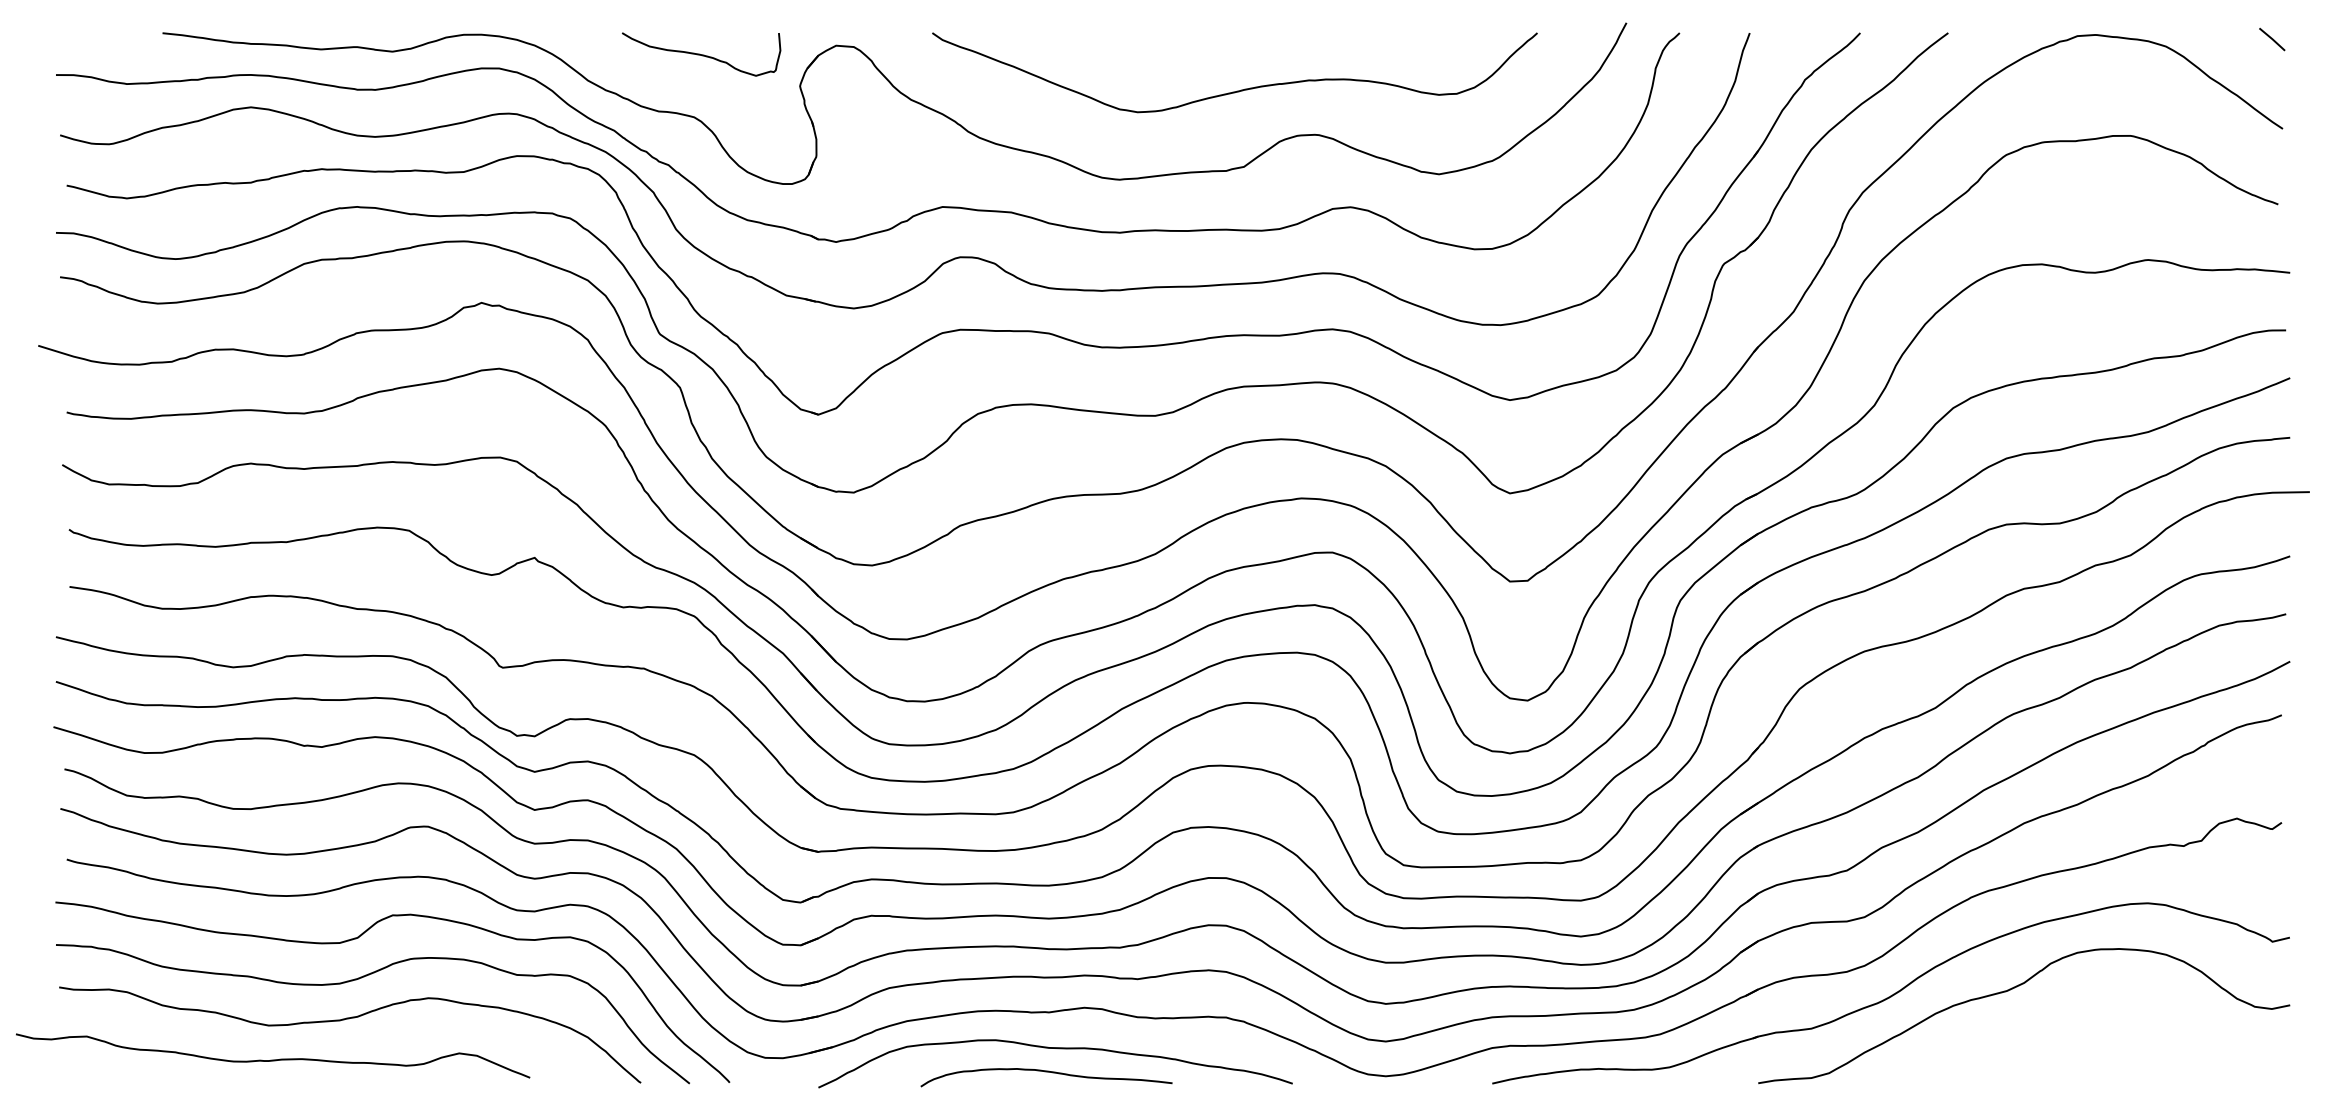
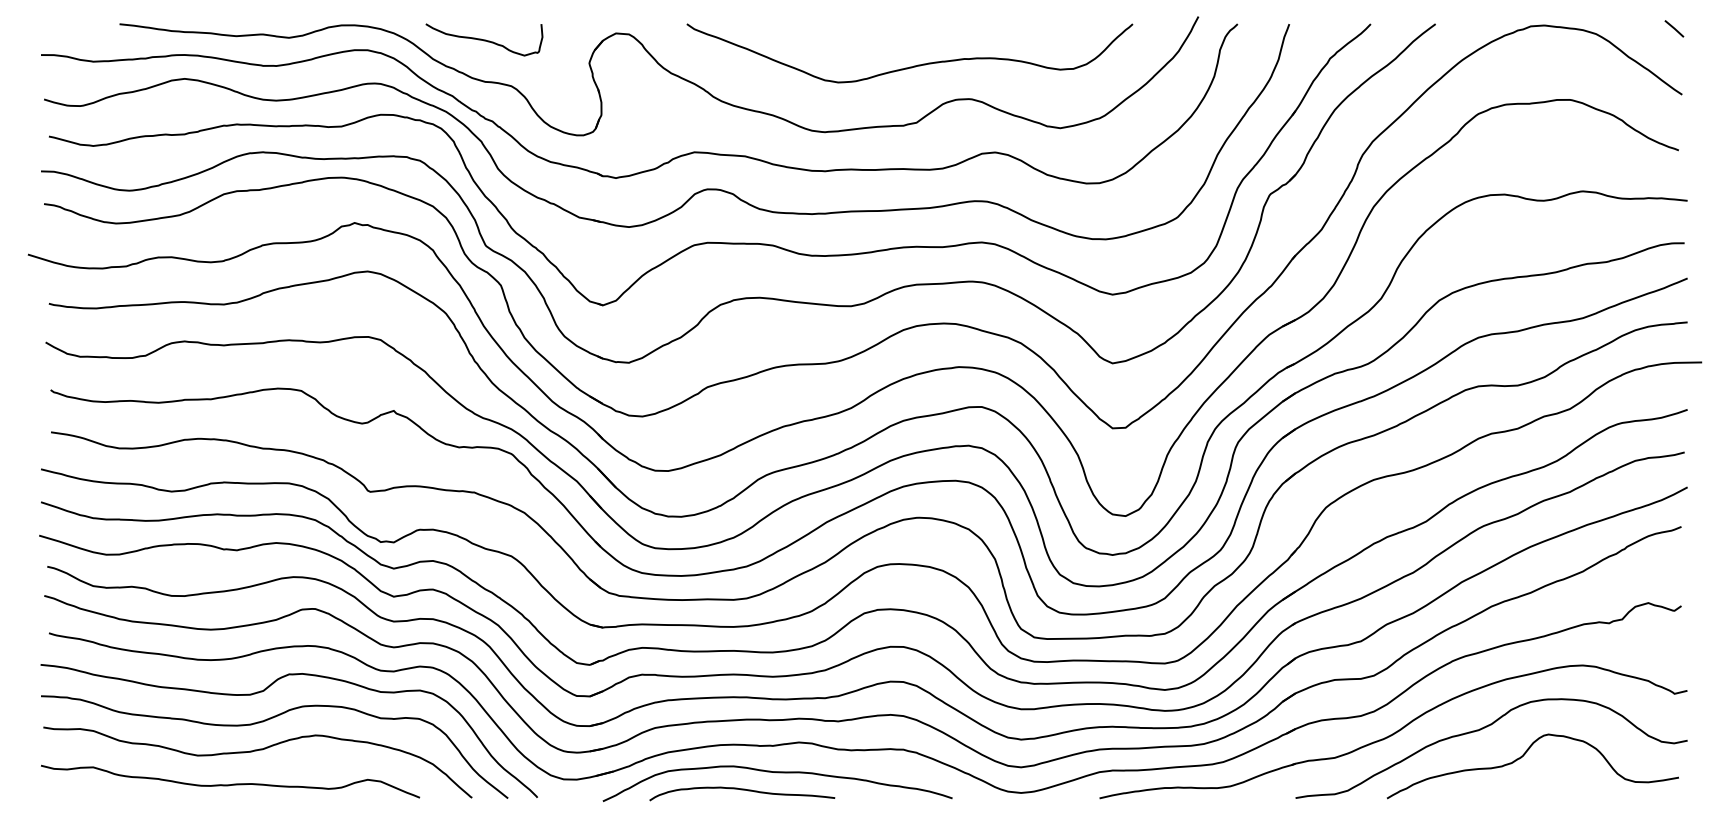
curve: (701, 54) -> (484, 39), moved
curve: (2067, 1026) -> (1523, 756), added
curve: (273, 1059) -> (230, 784), moved
curve: (1046, 1072) -> (742, 790), moved

